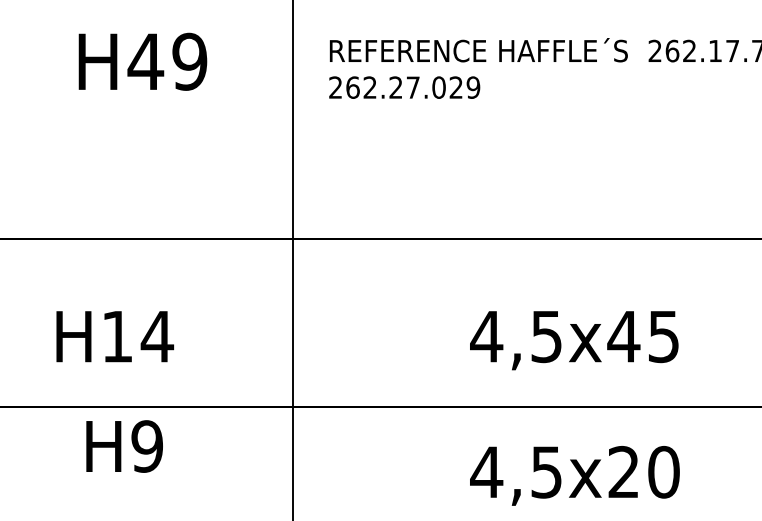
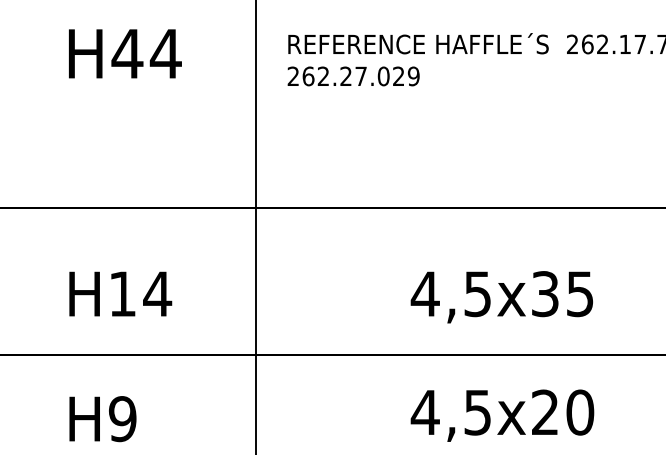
text: (189, 61) -> (165, 53), H49 -> H44
text: (114, 336) -> (120, 293), moved
text: (622, 337) -> (544, 294), 4,5x45 -> 4,5x35
text: (124, 447) -> (102, 419), moved

